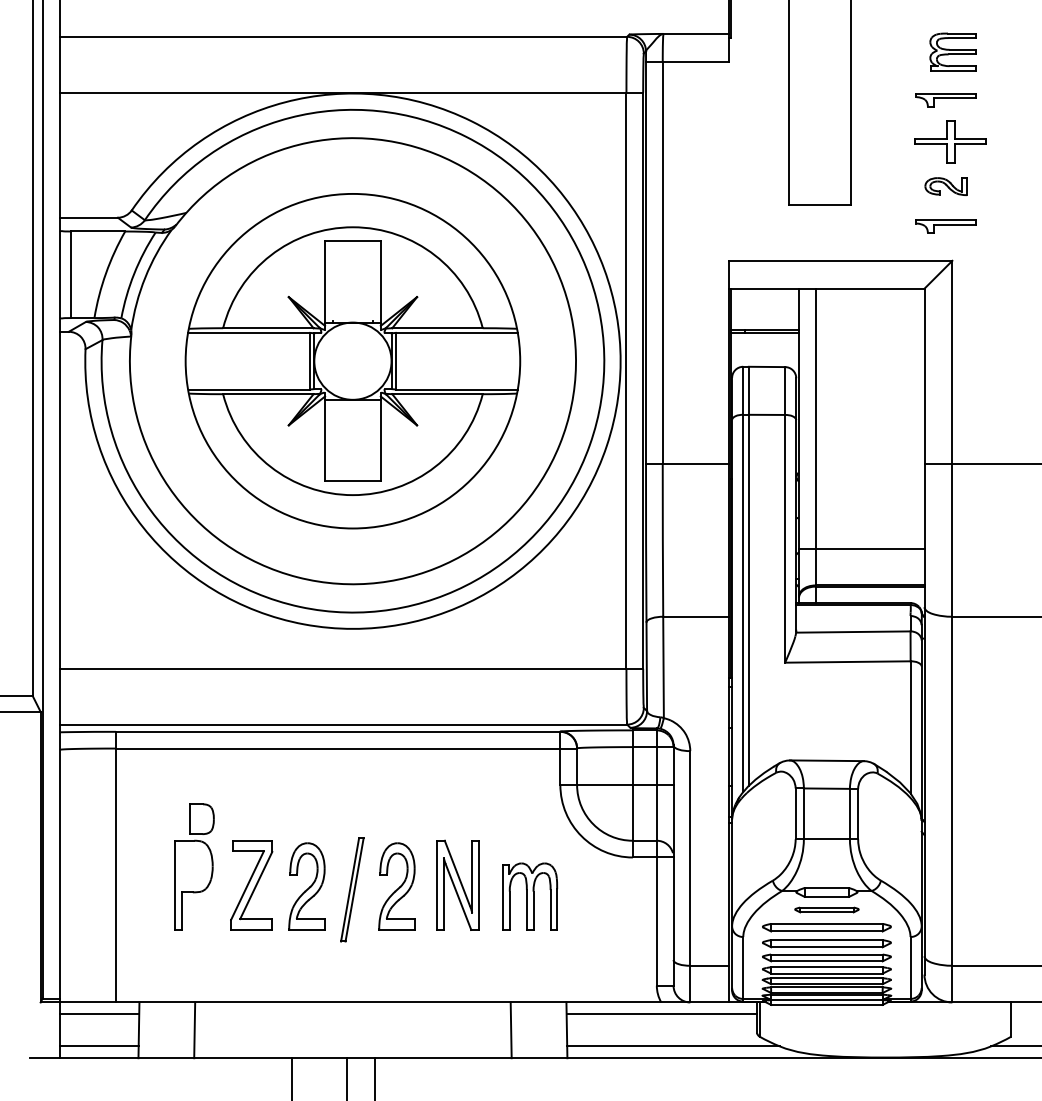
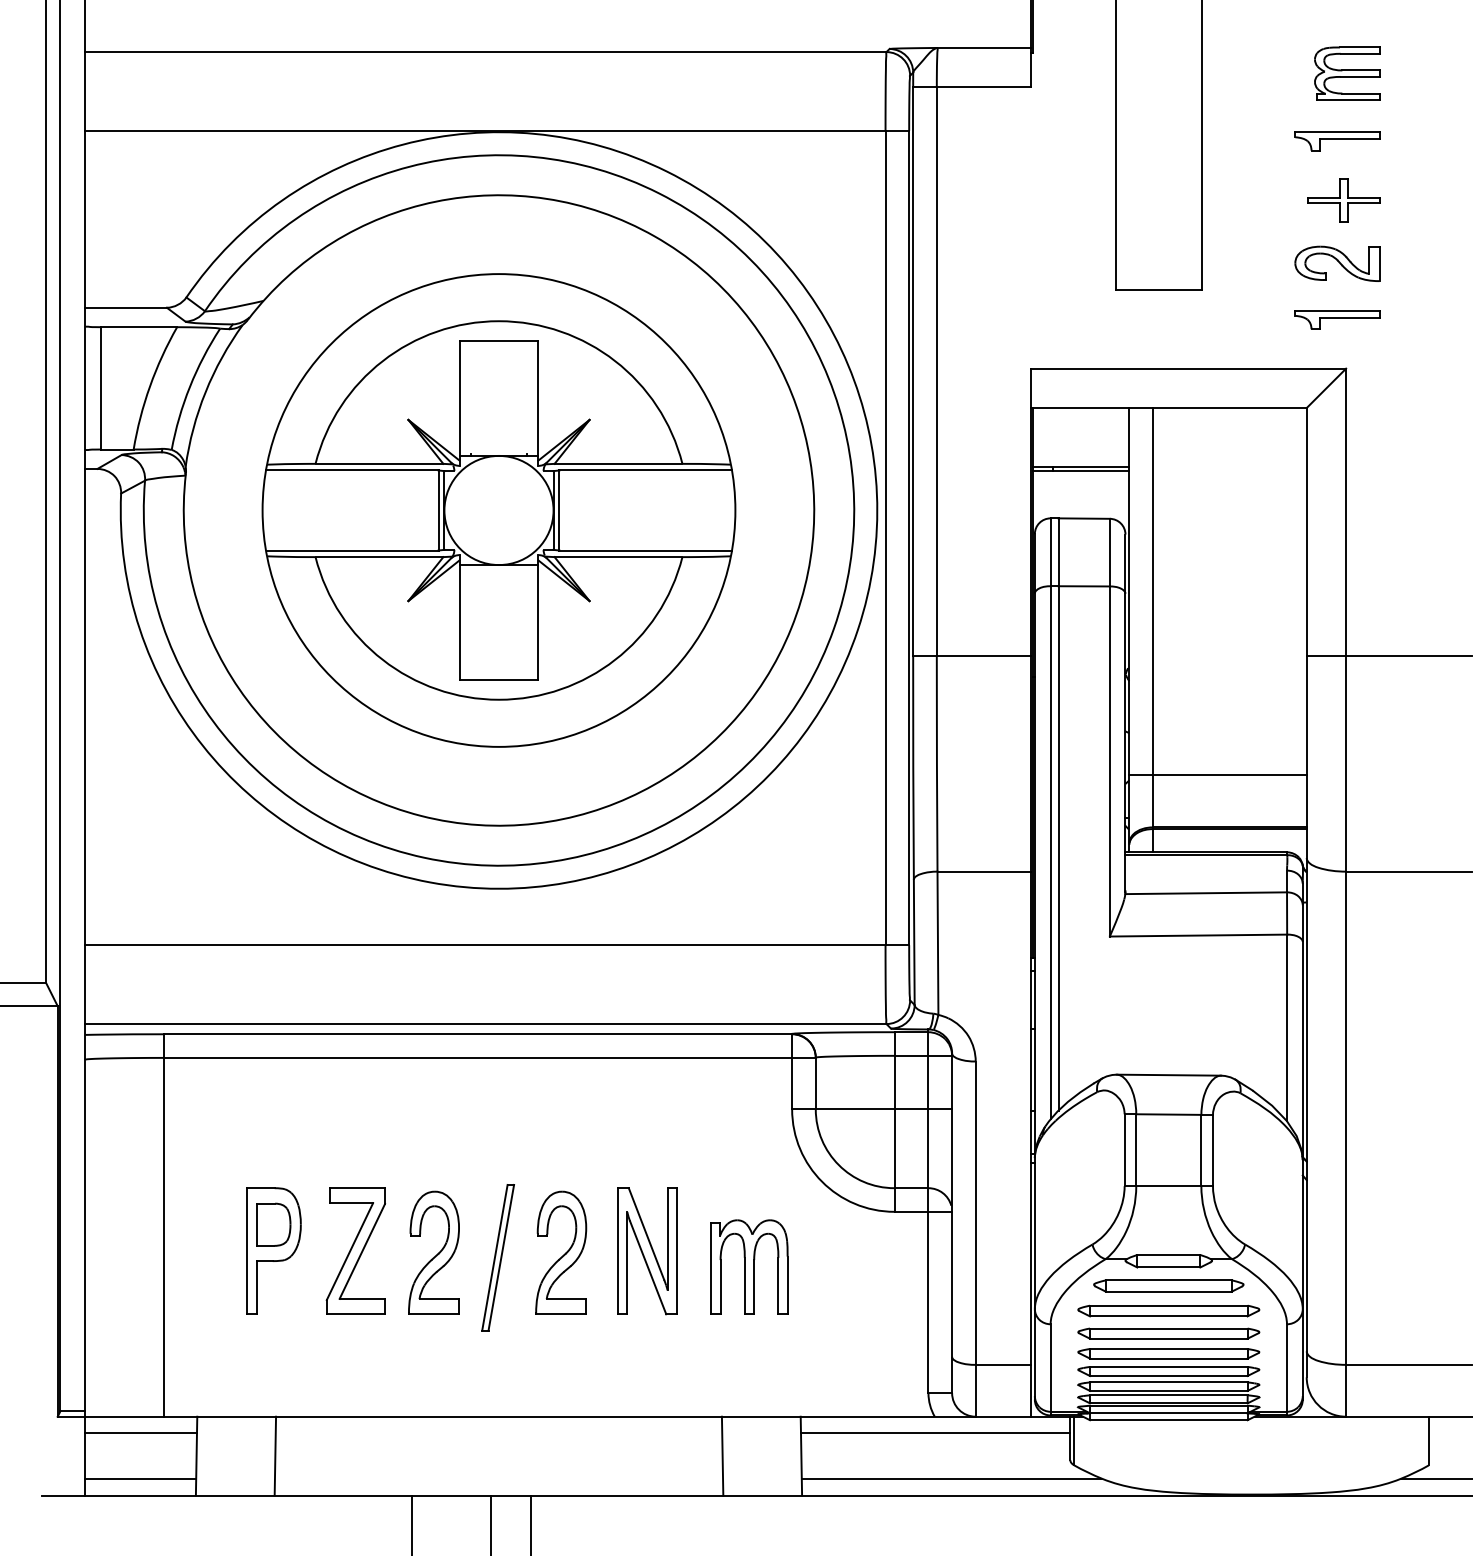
part: (950, 141) -> (1343, 200), size x0.71
part: (946, 186) -> (1337, 263), size x1.43
part: (201, 819) -> (273, 1224), moved
part: (826, 909) -> (1168, 1285), size x1.67

